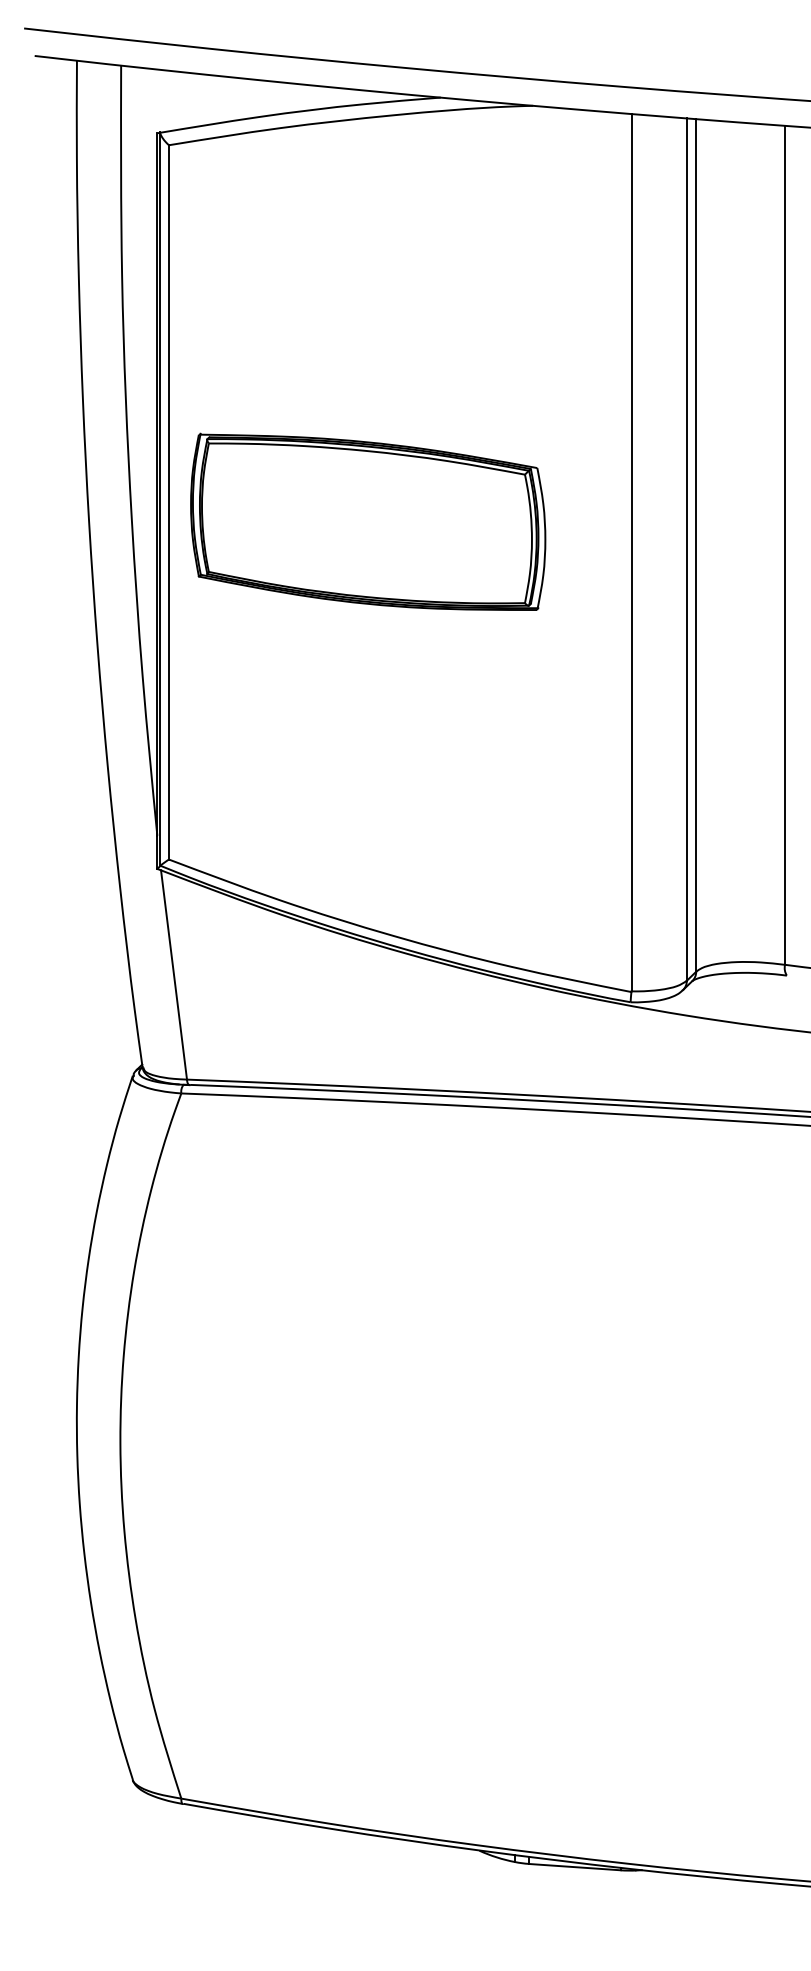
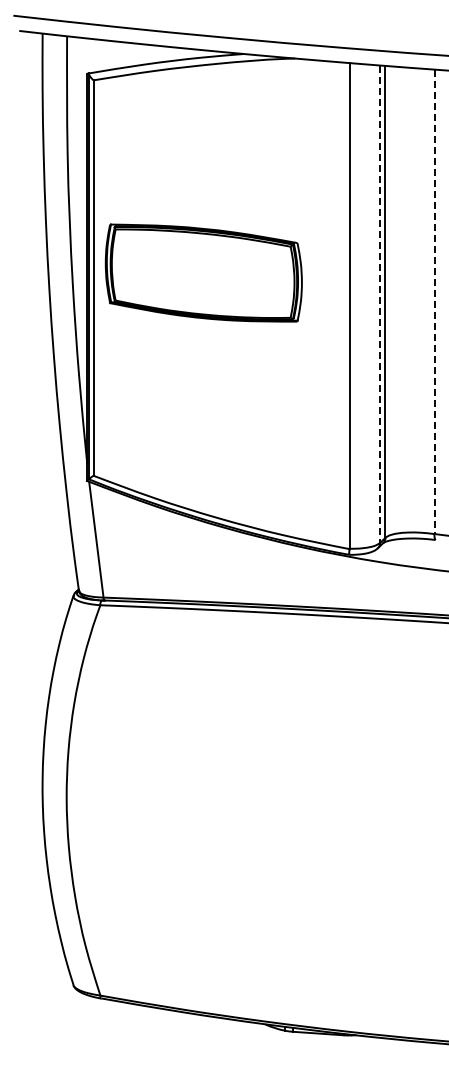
part: (367, 521) -> (203, 272), moved
line: (784, 546) -> (434, 302), solid -> dashed
line: (687, 550) -> (380, 304), solid -> dashed

